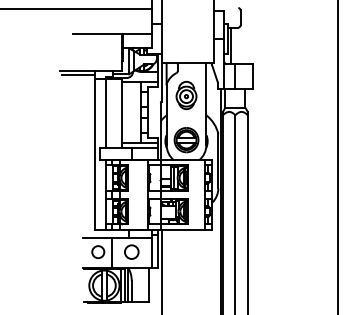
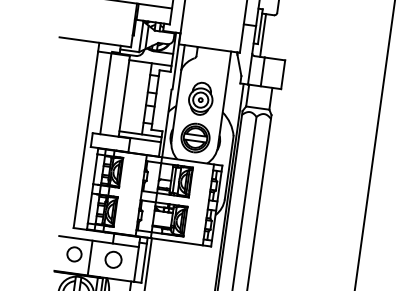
line: (77, 74) -> (78, 43), removed
part: (186, 95) -> (200, 98), moved

